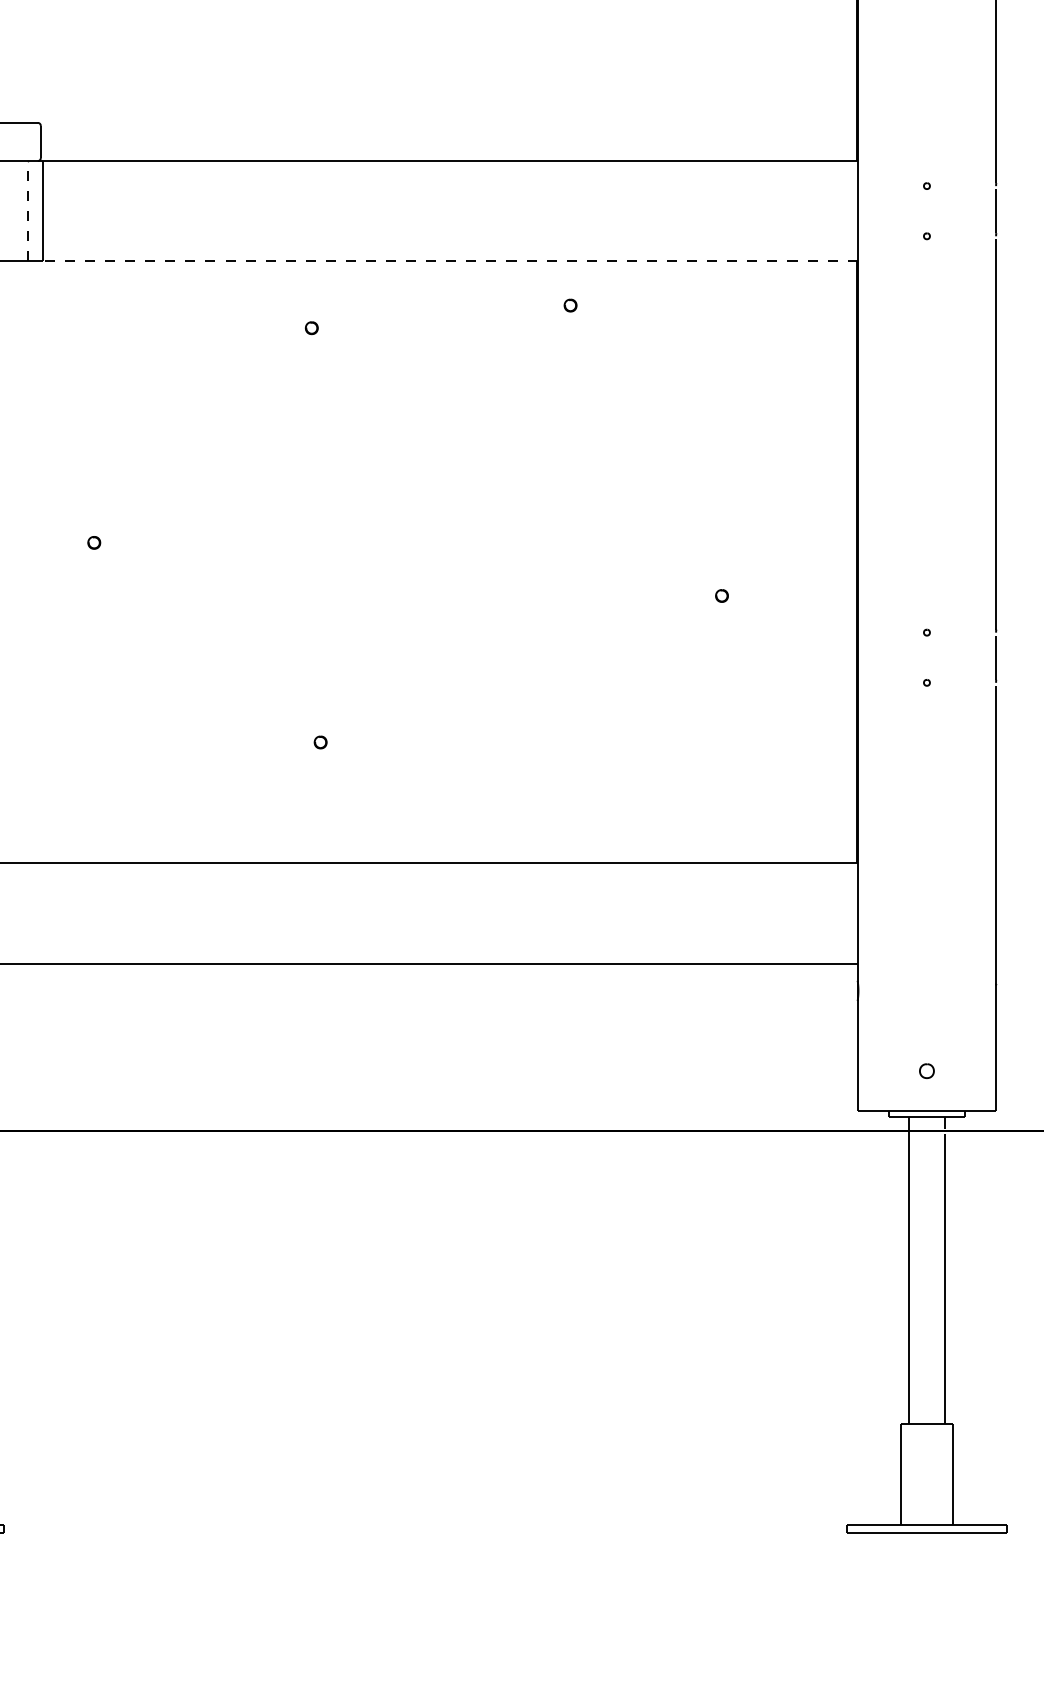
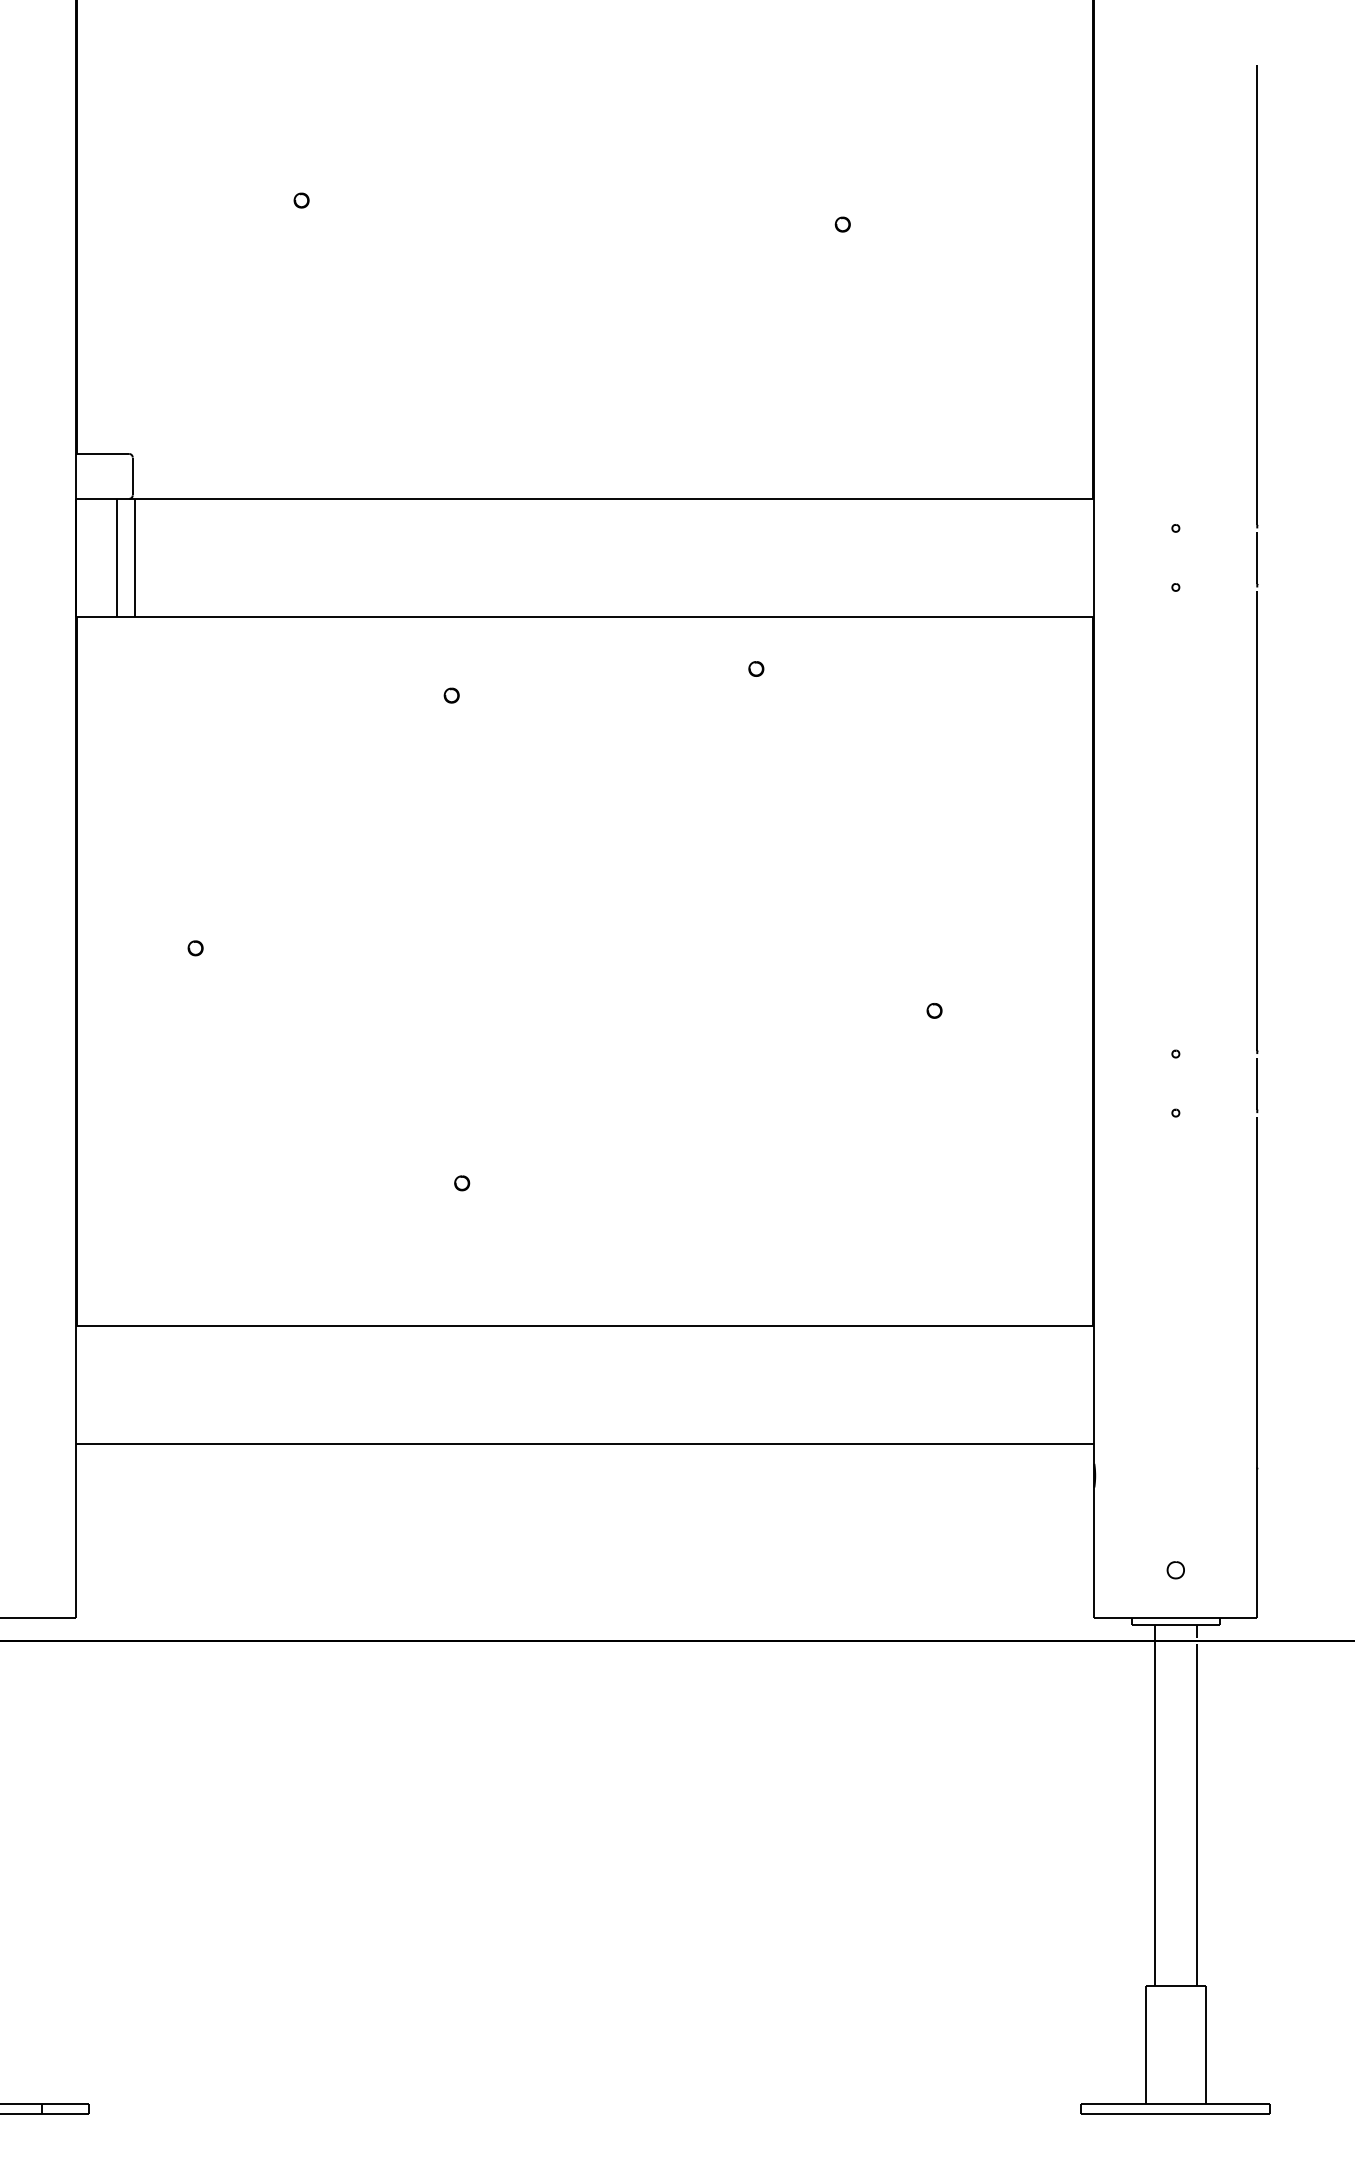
line: (27, 210) -> (117, 557), dashed -> solid
line: (450, 261) -> (614, 617), dashed -> solid

